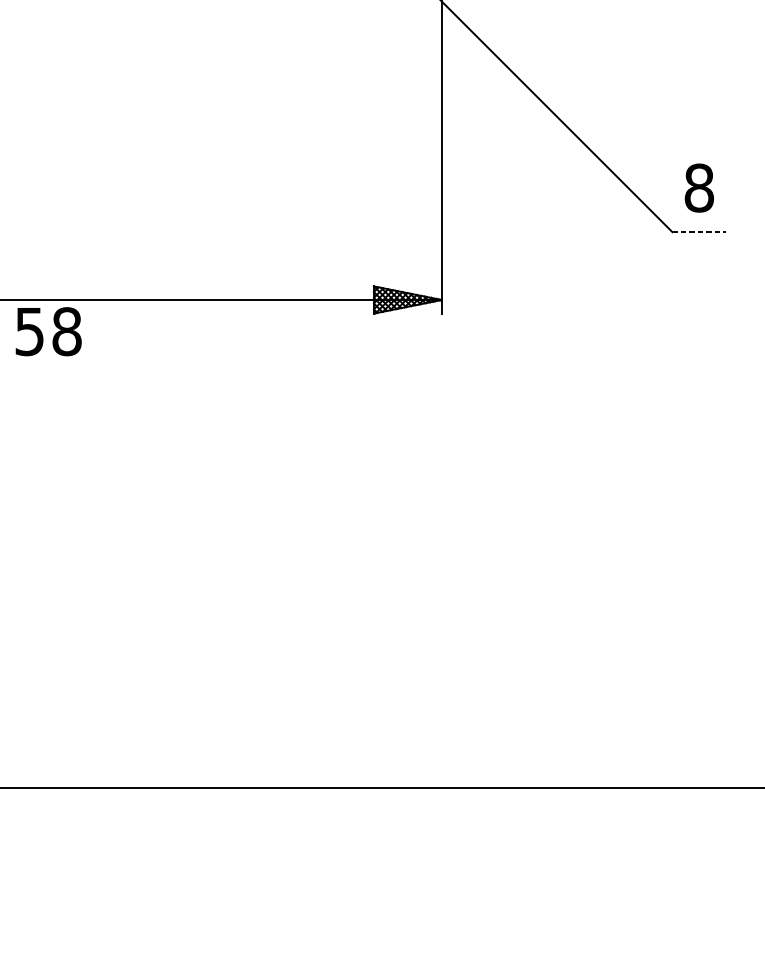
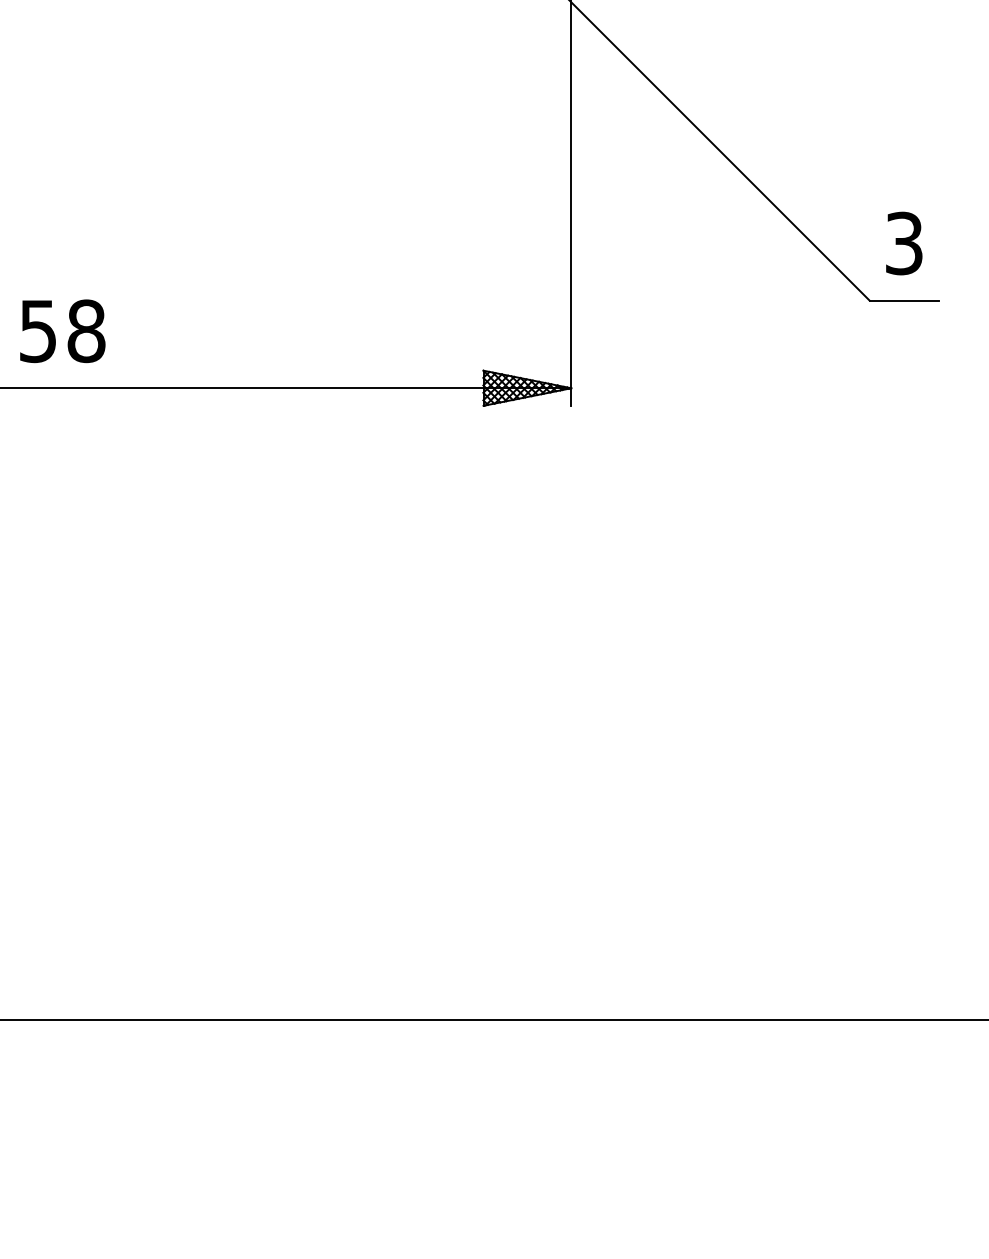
text: (699, 188) -> (904, 243), 8 -> 3
line: (699, 232) -> (904, 300), dashed -> solid
text: (48, 331) -> (62, 331), moved

